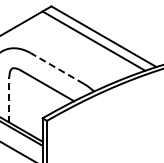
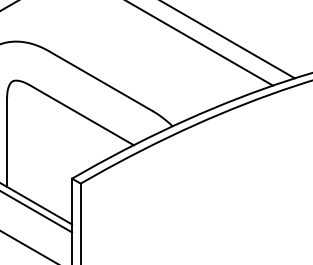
line: (57, 68) -> (101, 81), dashed -> solid
line: (9, 99) -> (7, 141), dashed -> solid

